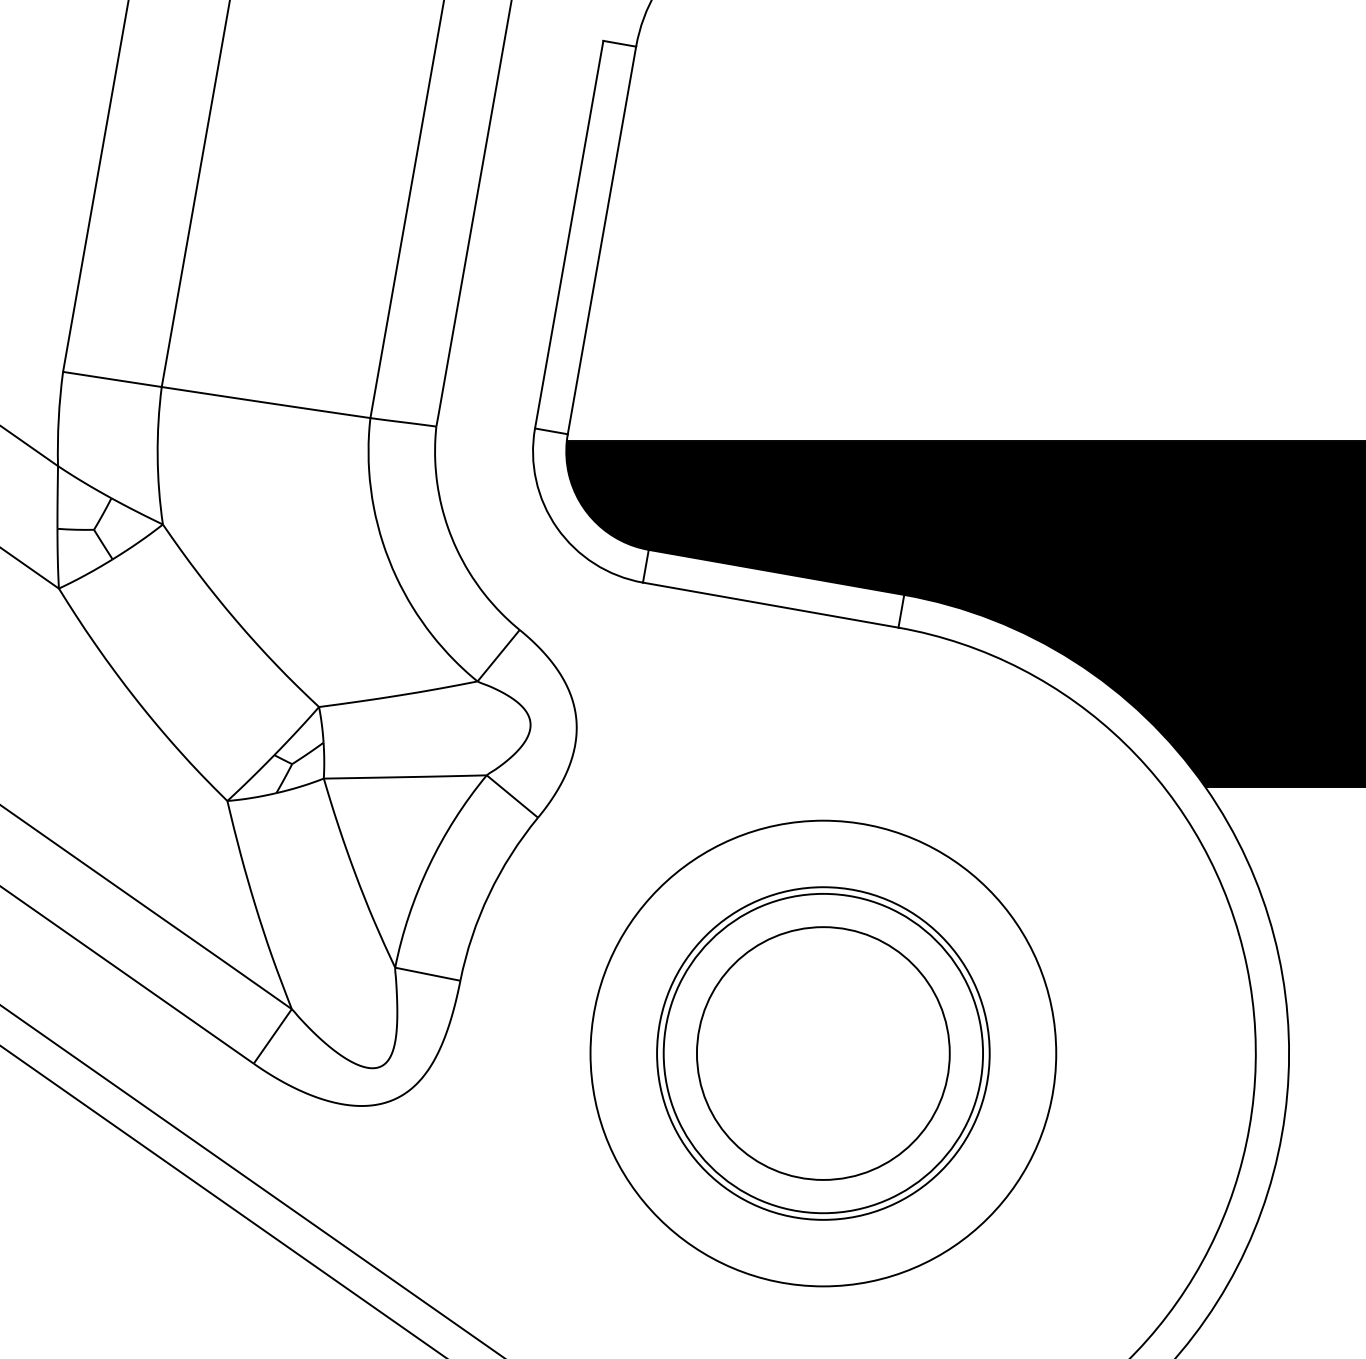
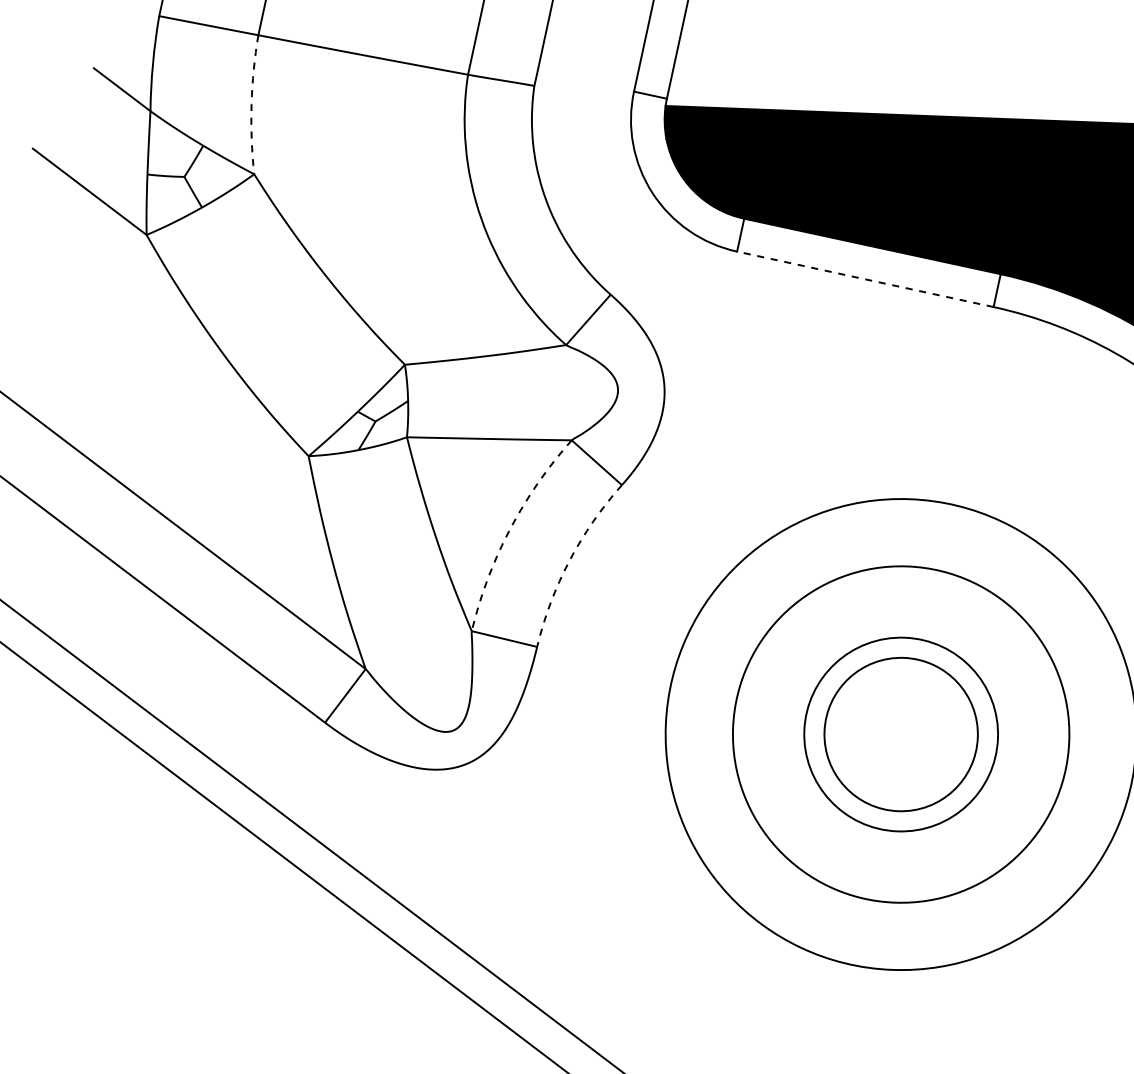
arc: (157, 455) -> (251, 104), solid -> dashed
line: (770, 605) -> (865, 279), solid -> dashed
arc: (429, 865) -> (510, 529), solid -> dashed
arc: (489, 894) -> (569, 560), solid -> dashed
circle: (822, 1053) -> (900, 734), size x0.6
circle: (823, 1053) -> (901, 734), size x0.6

